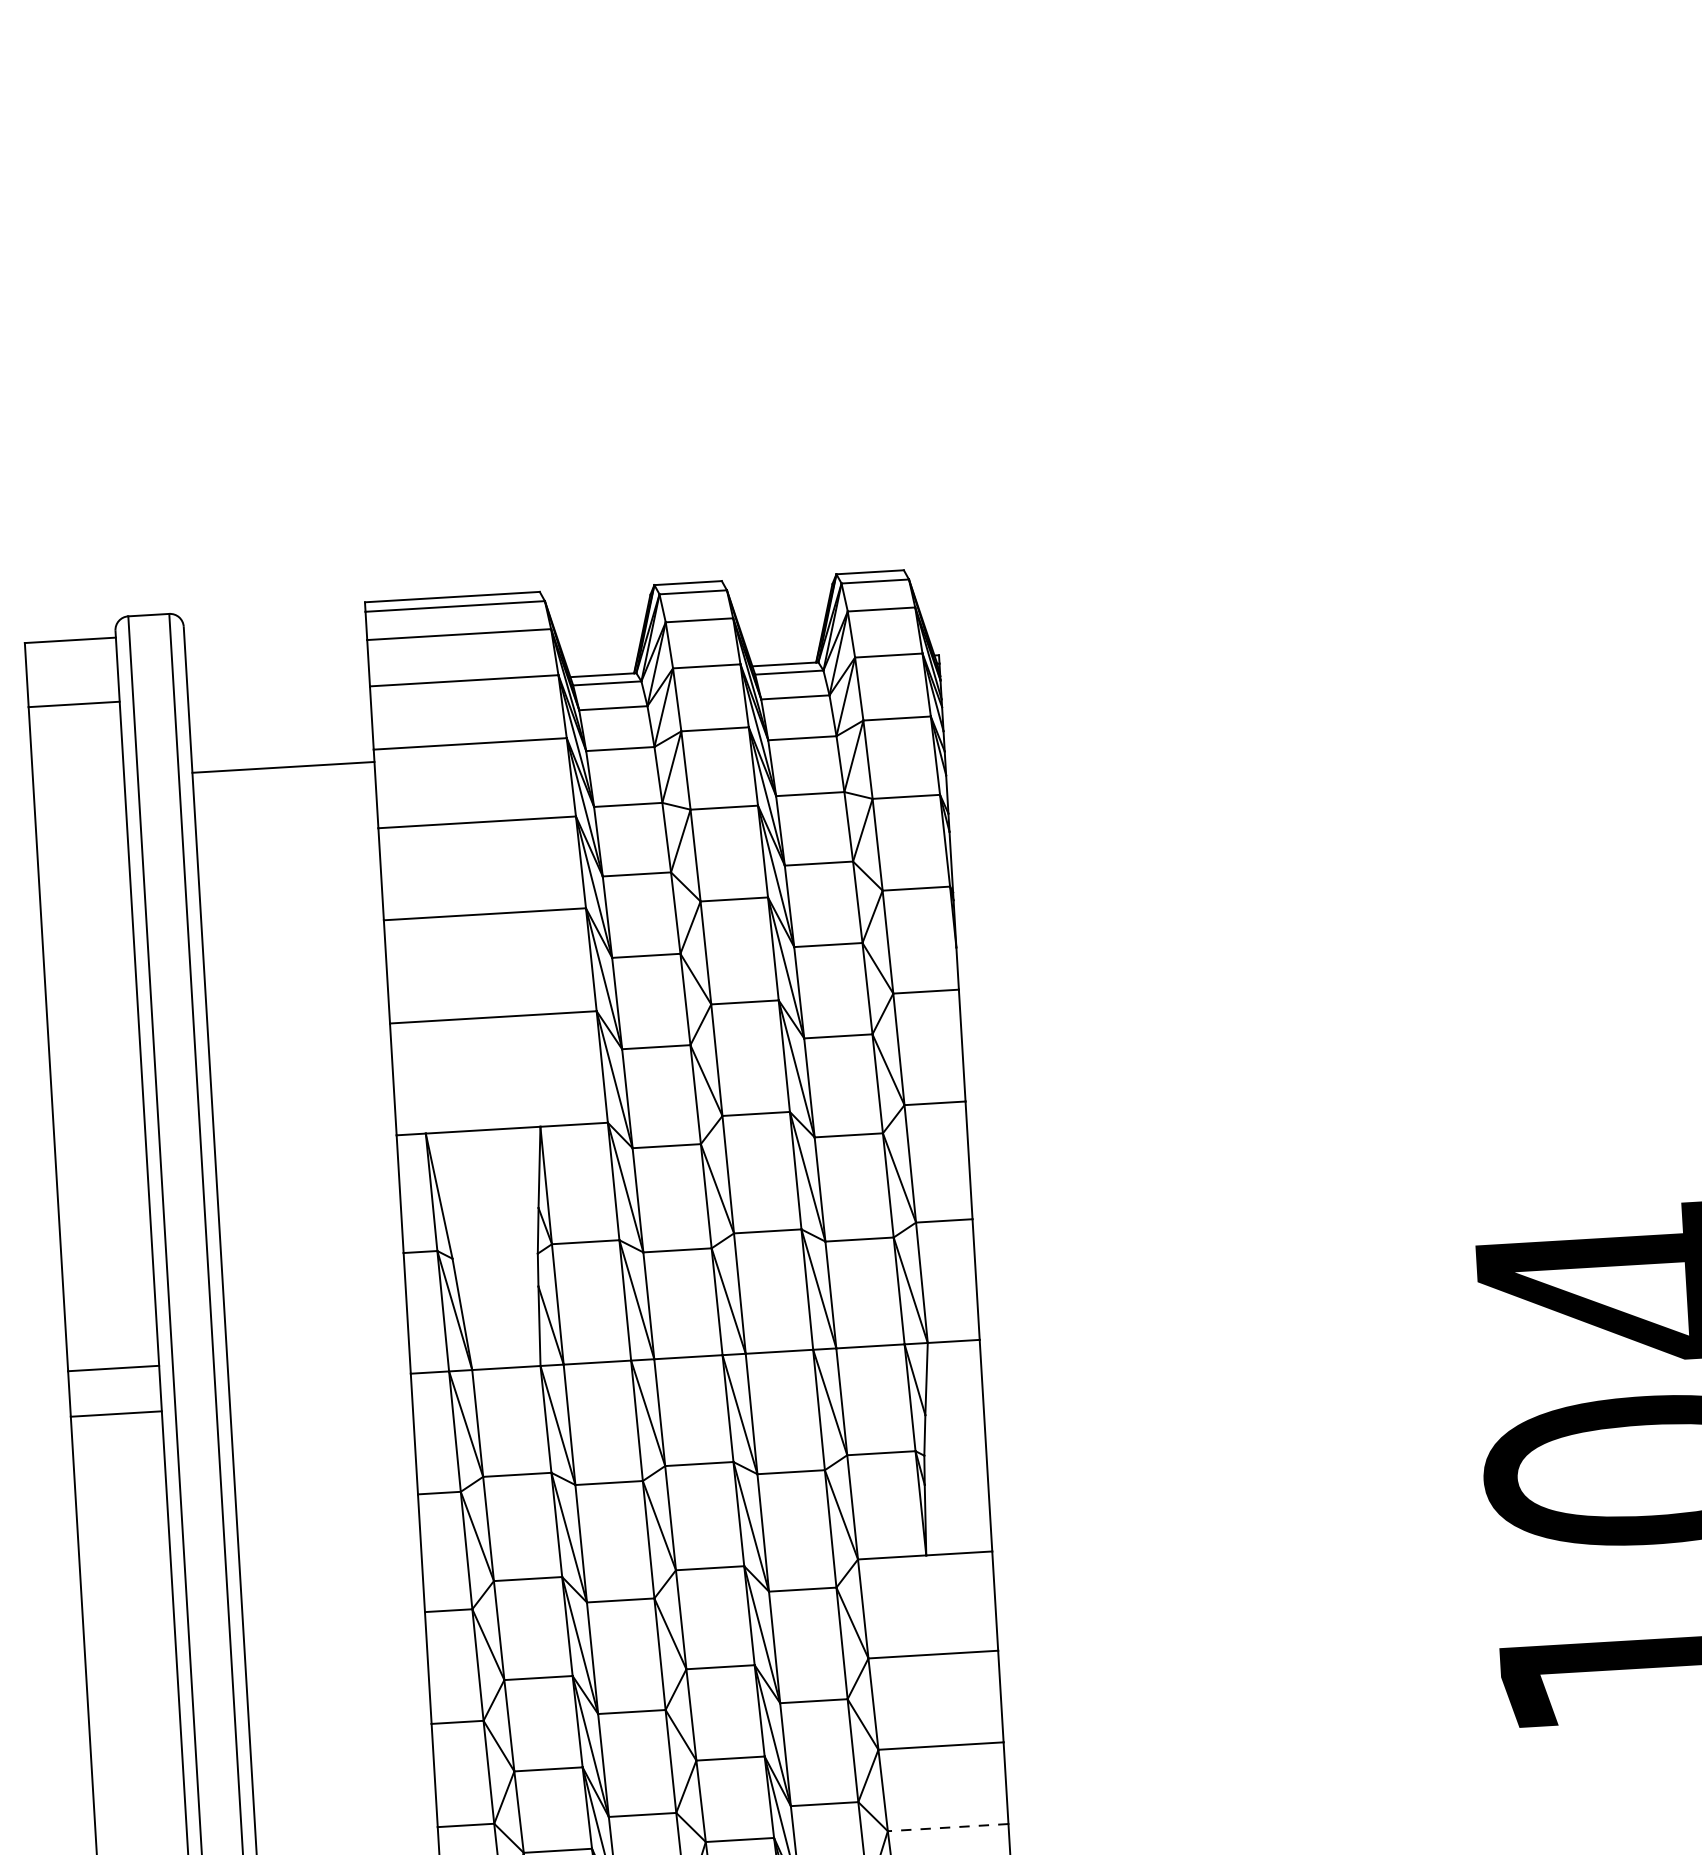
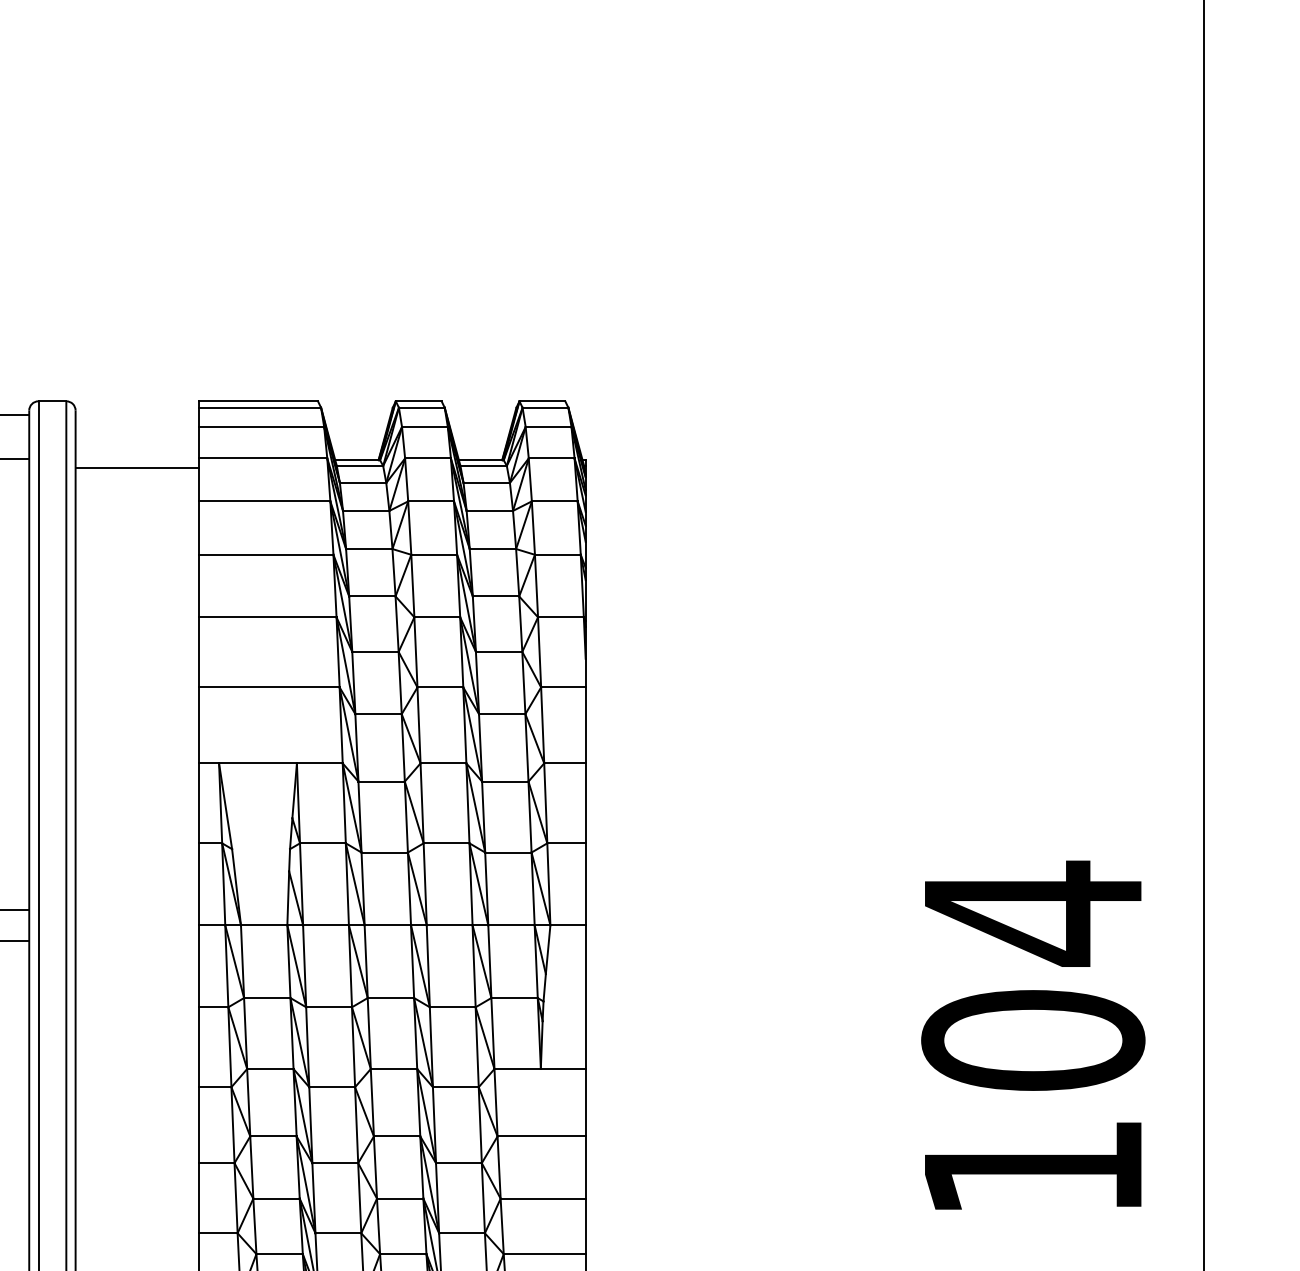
line: (283, 766) -> (137, 467), moved
line: (947, 1828) -> (544, 1254), dashed -> solid

